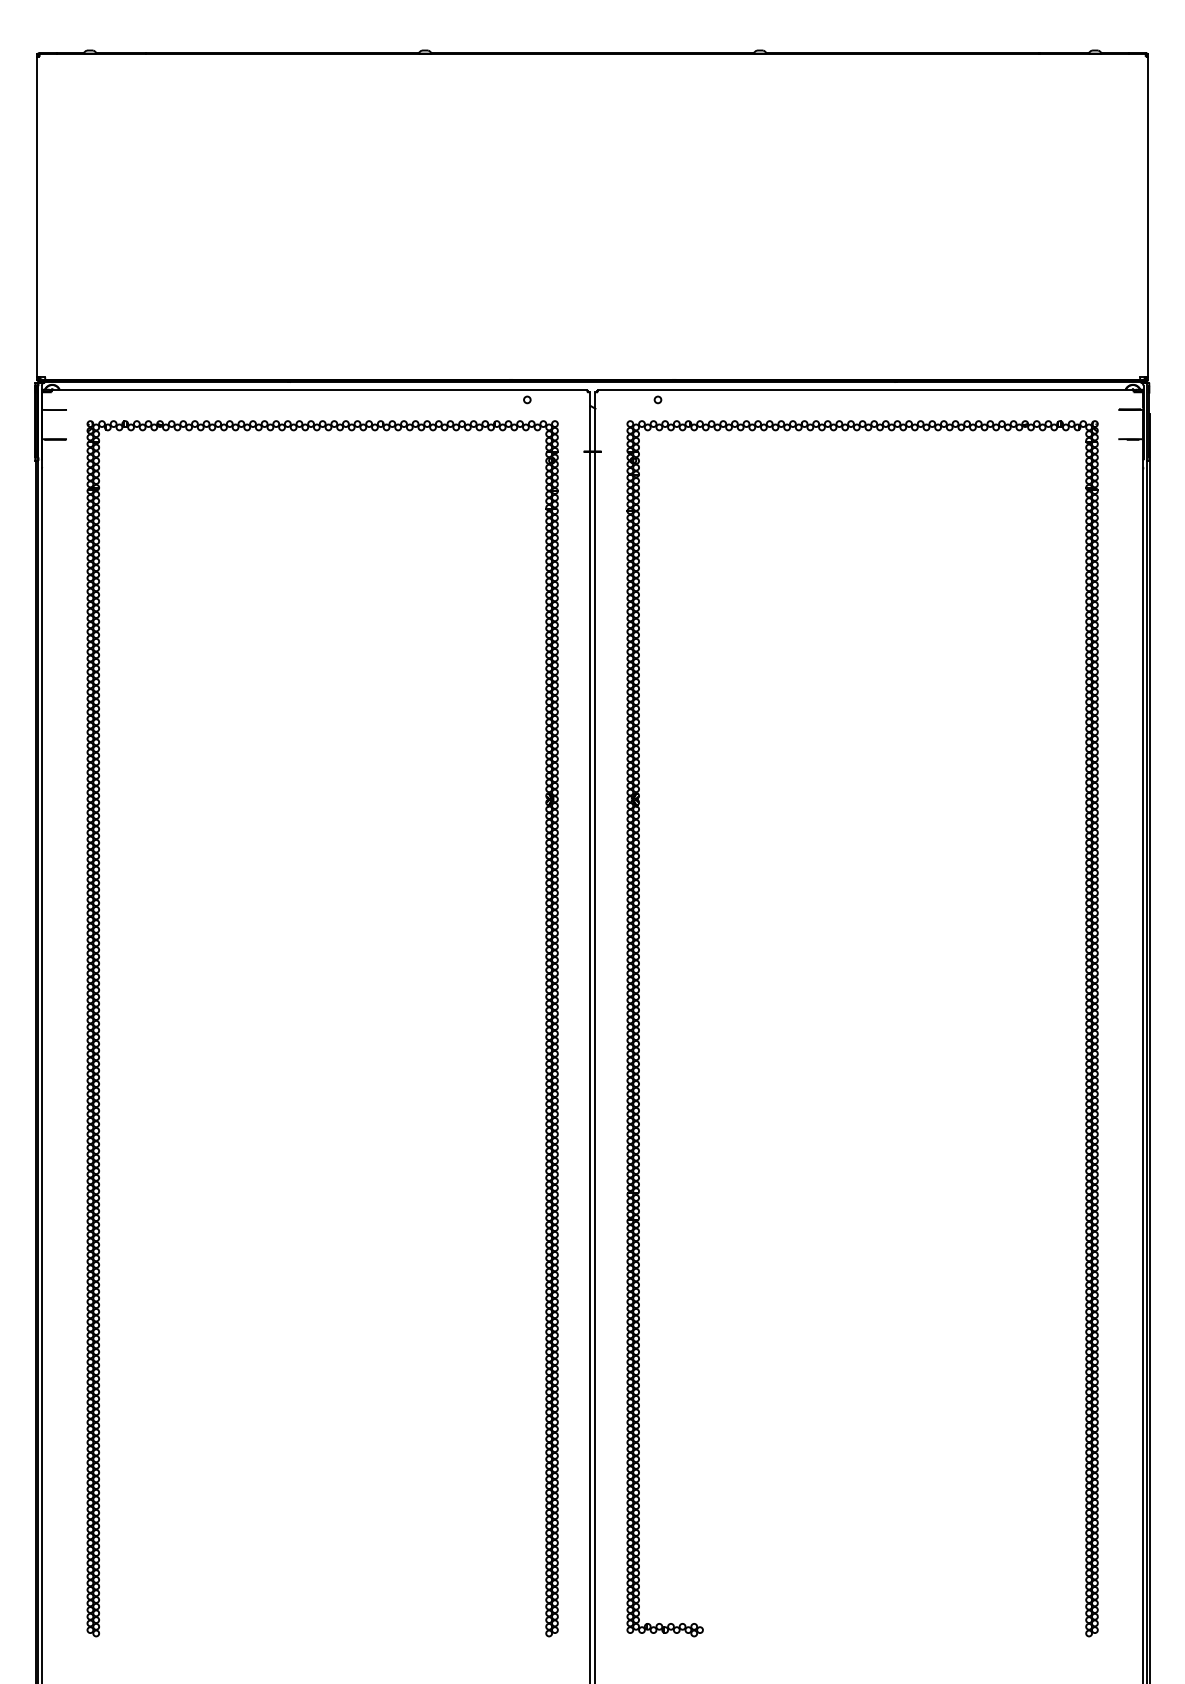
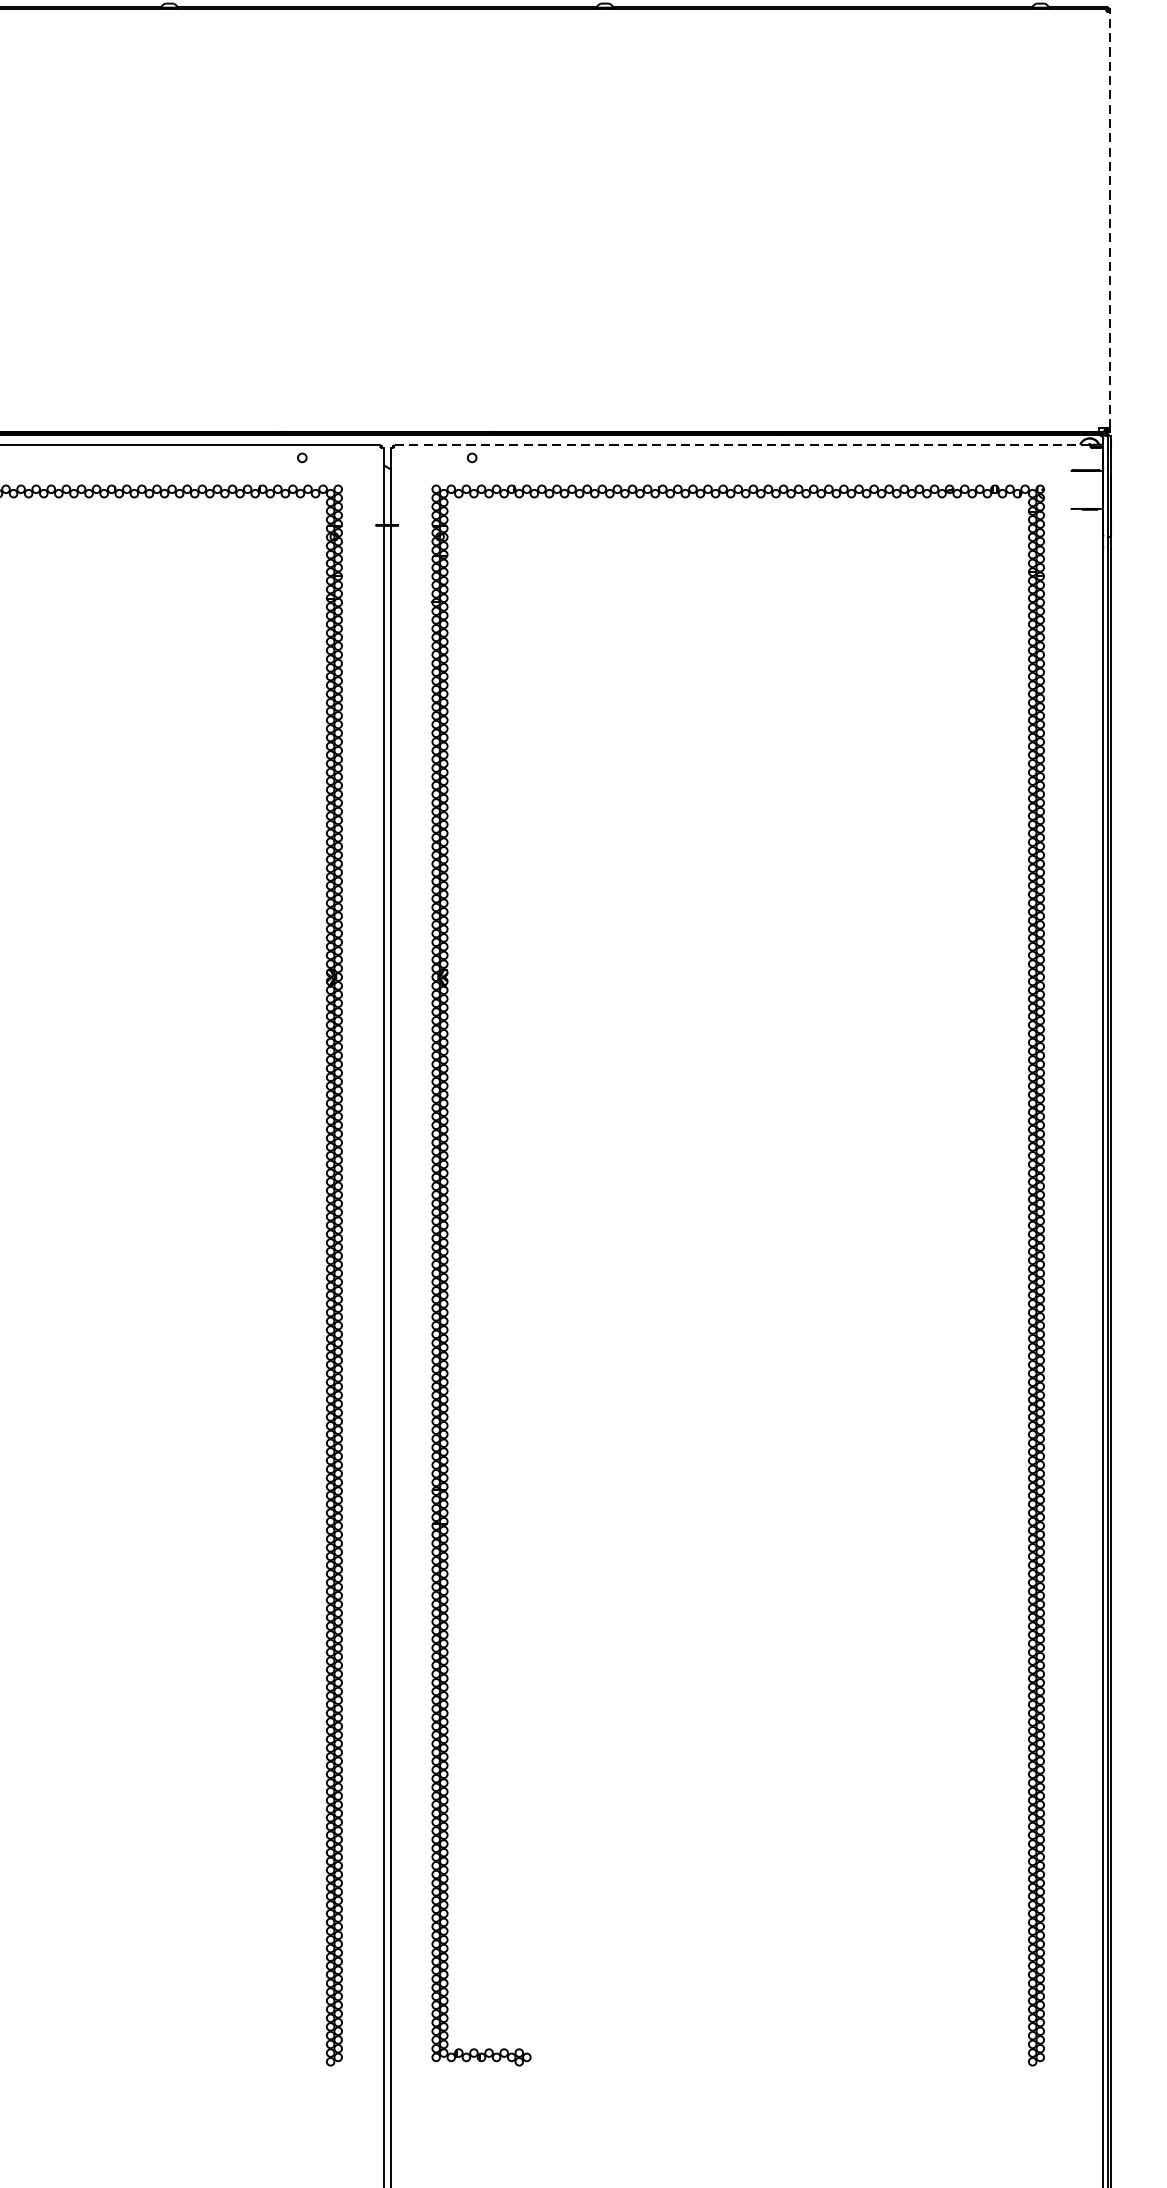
line: (1148, 216) -> (1109, 219), solid -> dashed
line: (865, 389) -> (741, 444), solid -> dashed

